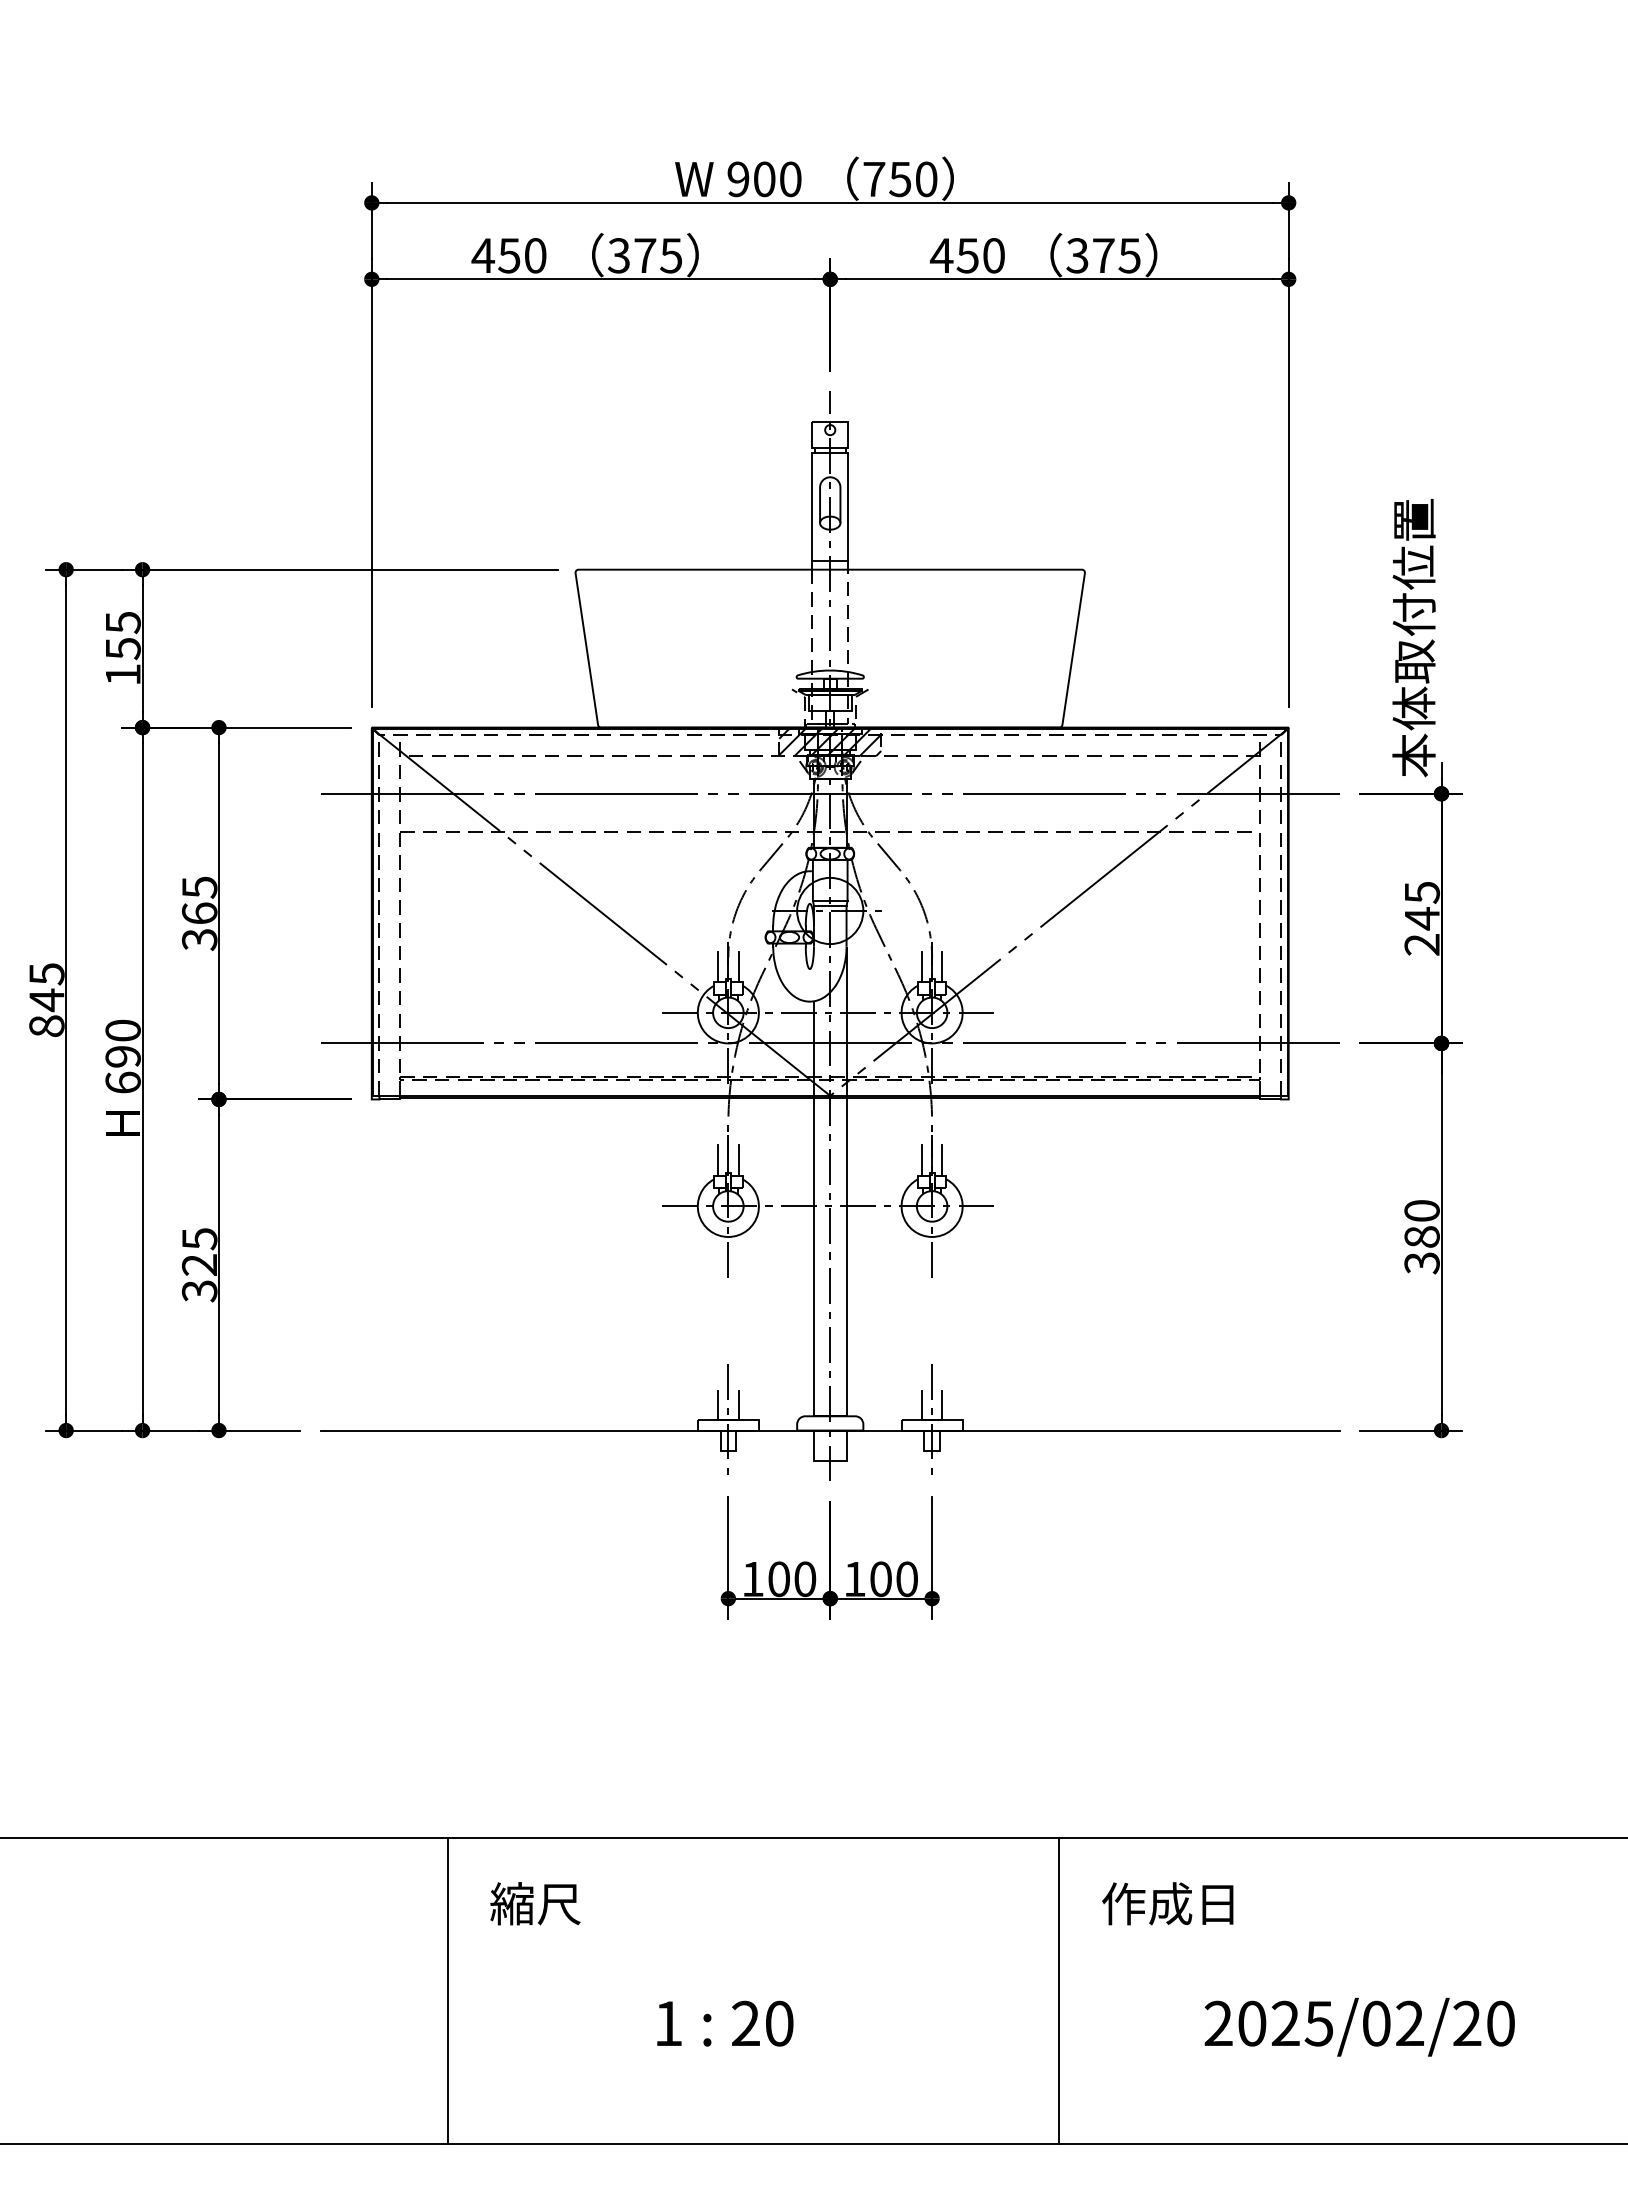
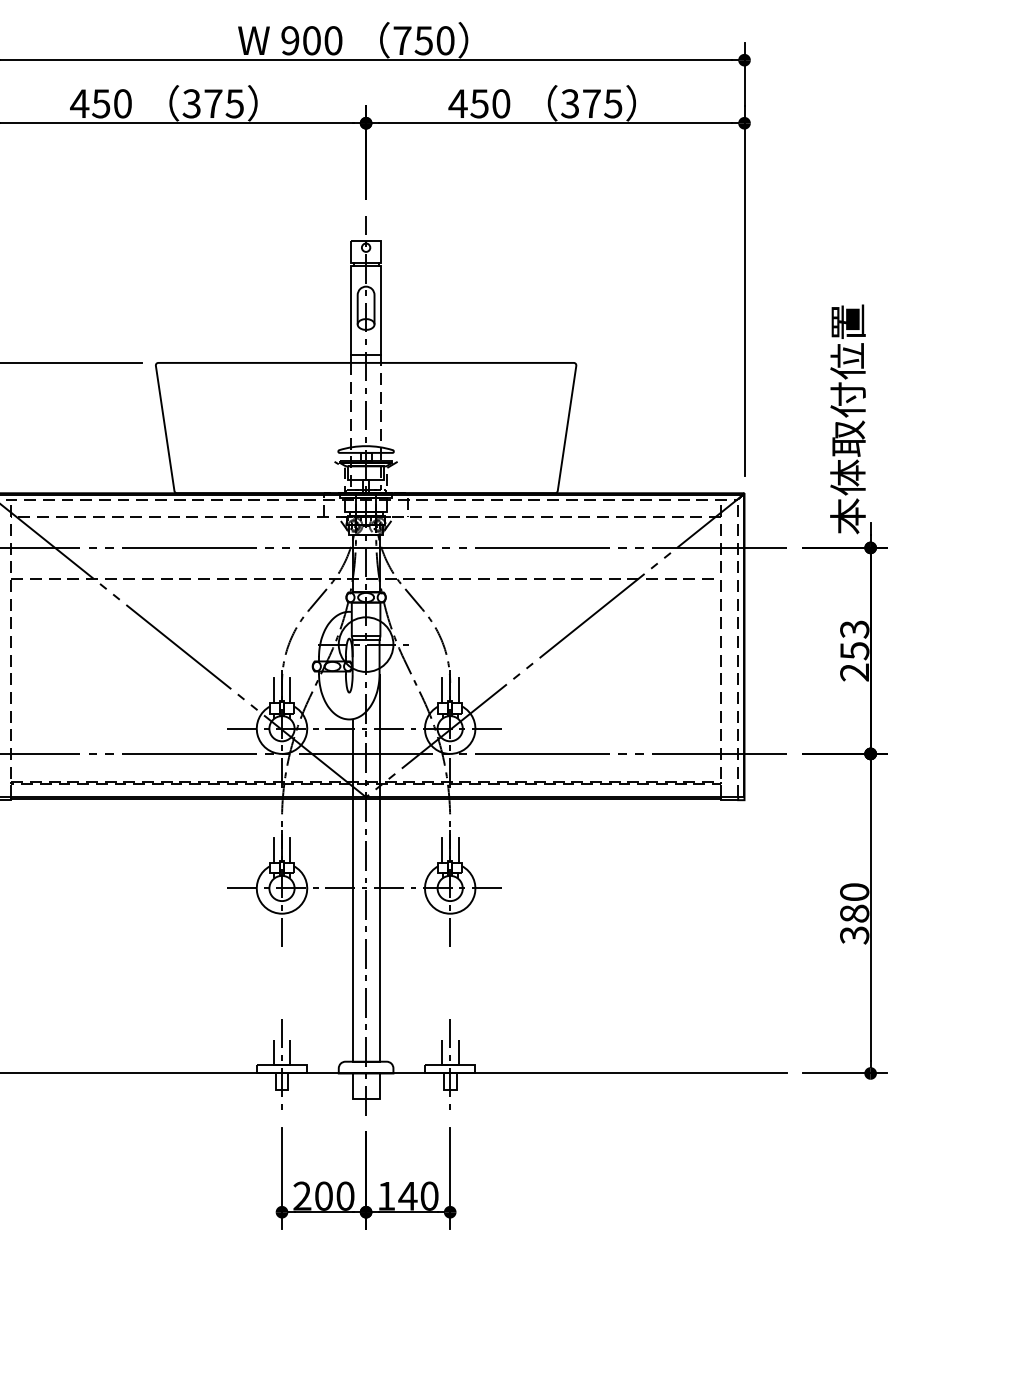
hatch: (830, 741) -> (366, 504), removed
text: (1422, 906) -> (854, 640), 245 -> 253
text: (752, 1578) -> (301, 1195), 100 -> 200
text: (880, 1579) -> (407, 1196), 100 -> 140

